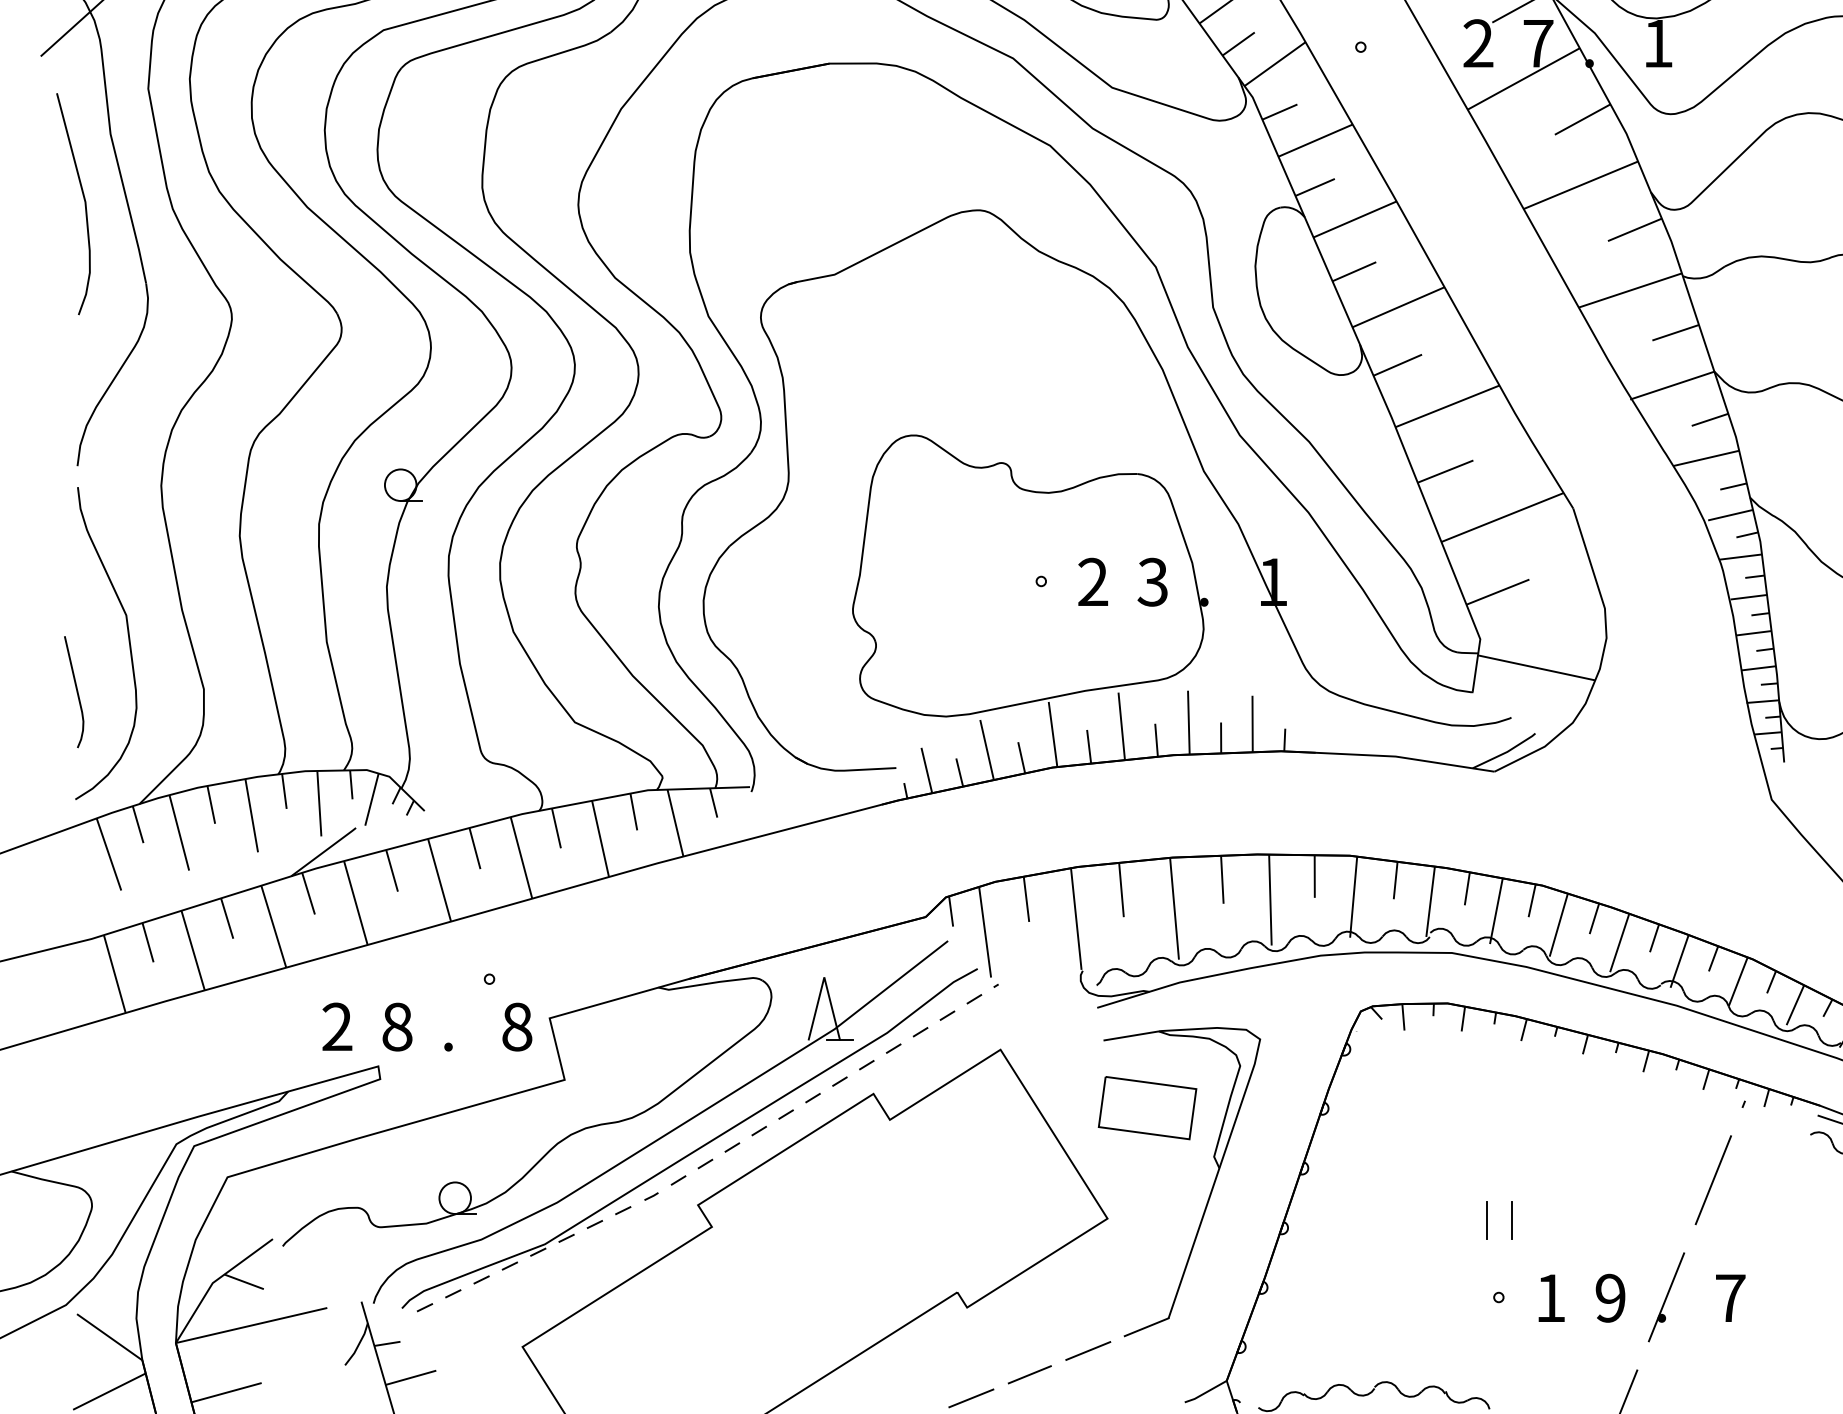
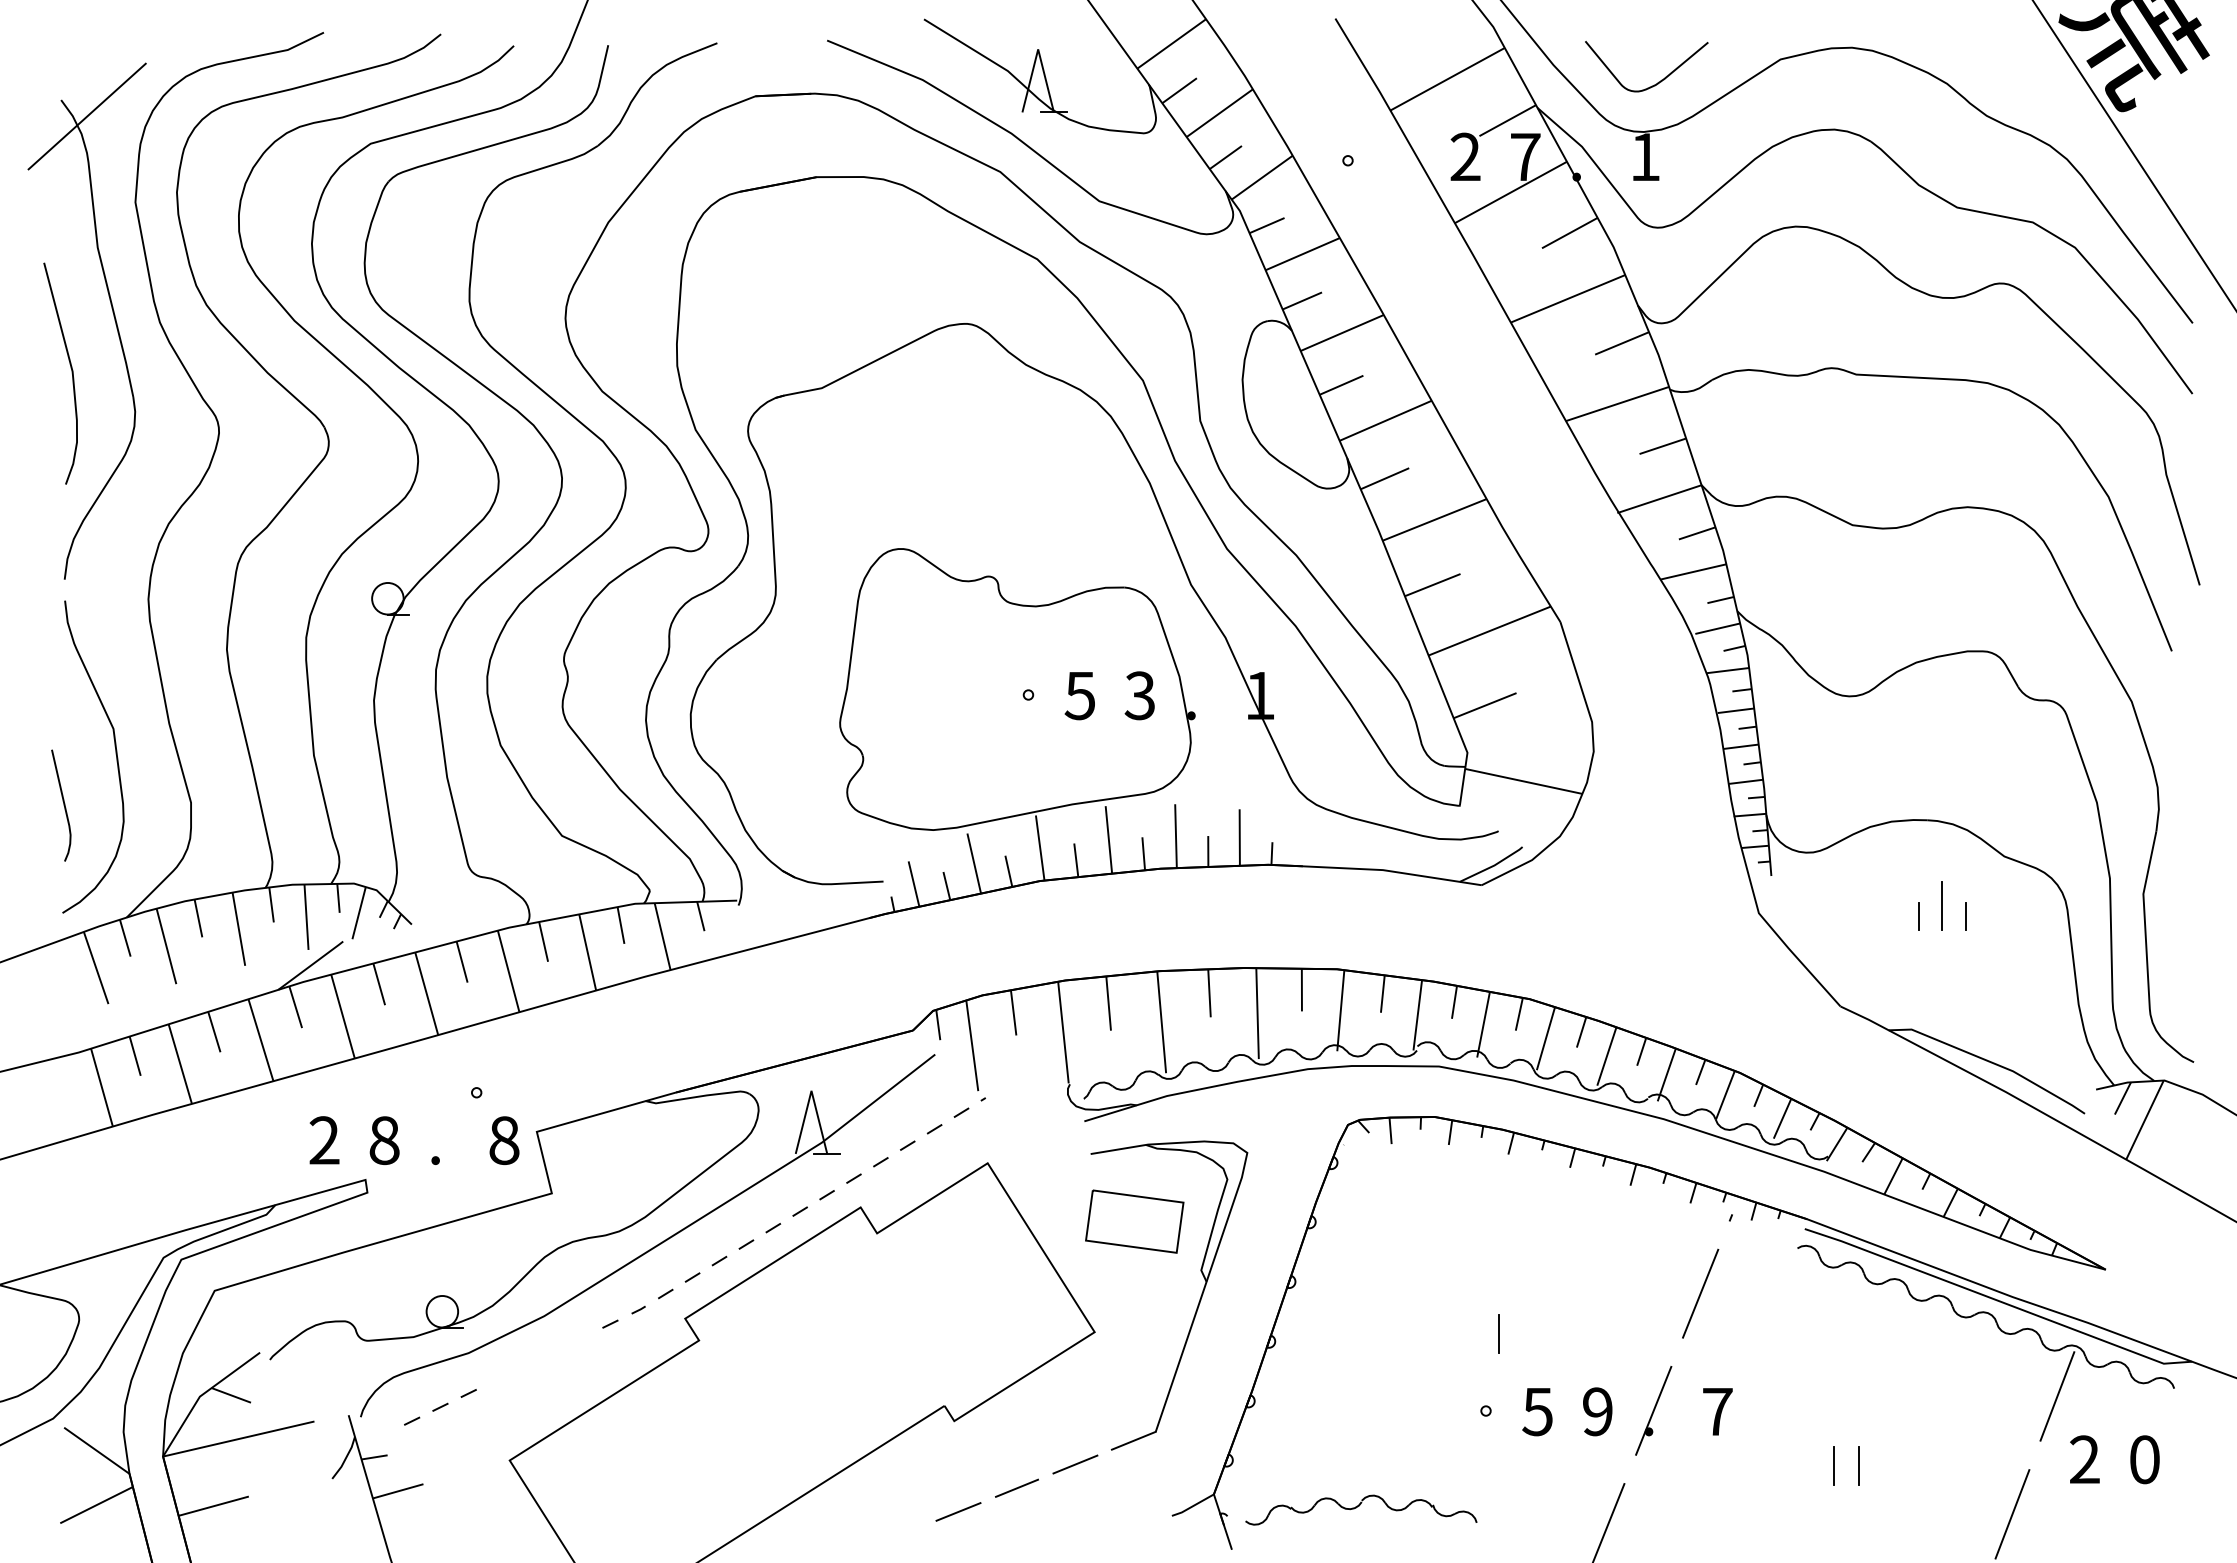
curve: (84, 203) -> (71, 373), moved
text: (1092, 581) -> (1079, 695), 2 -> 5
part: (696, 1148) -> (683, 1262), removed
line: (1487, 1219) -> (1474, 1333), removed
text: (1550, 1298) -> (1537, 1412), 1 -> 5

